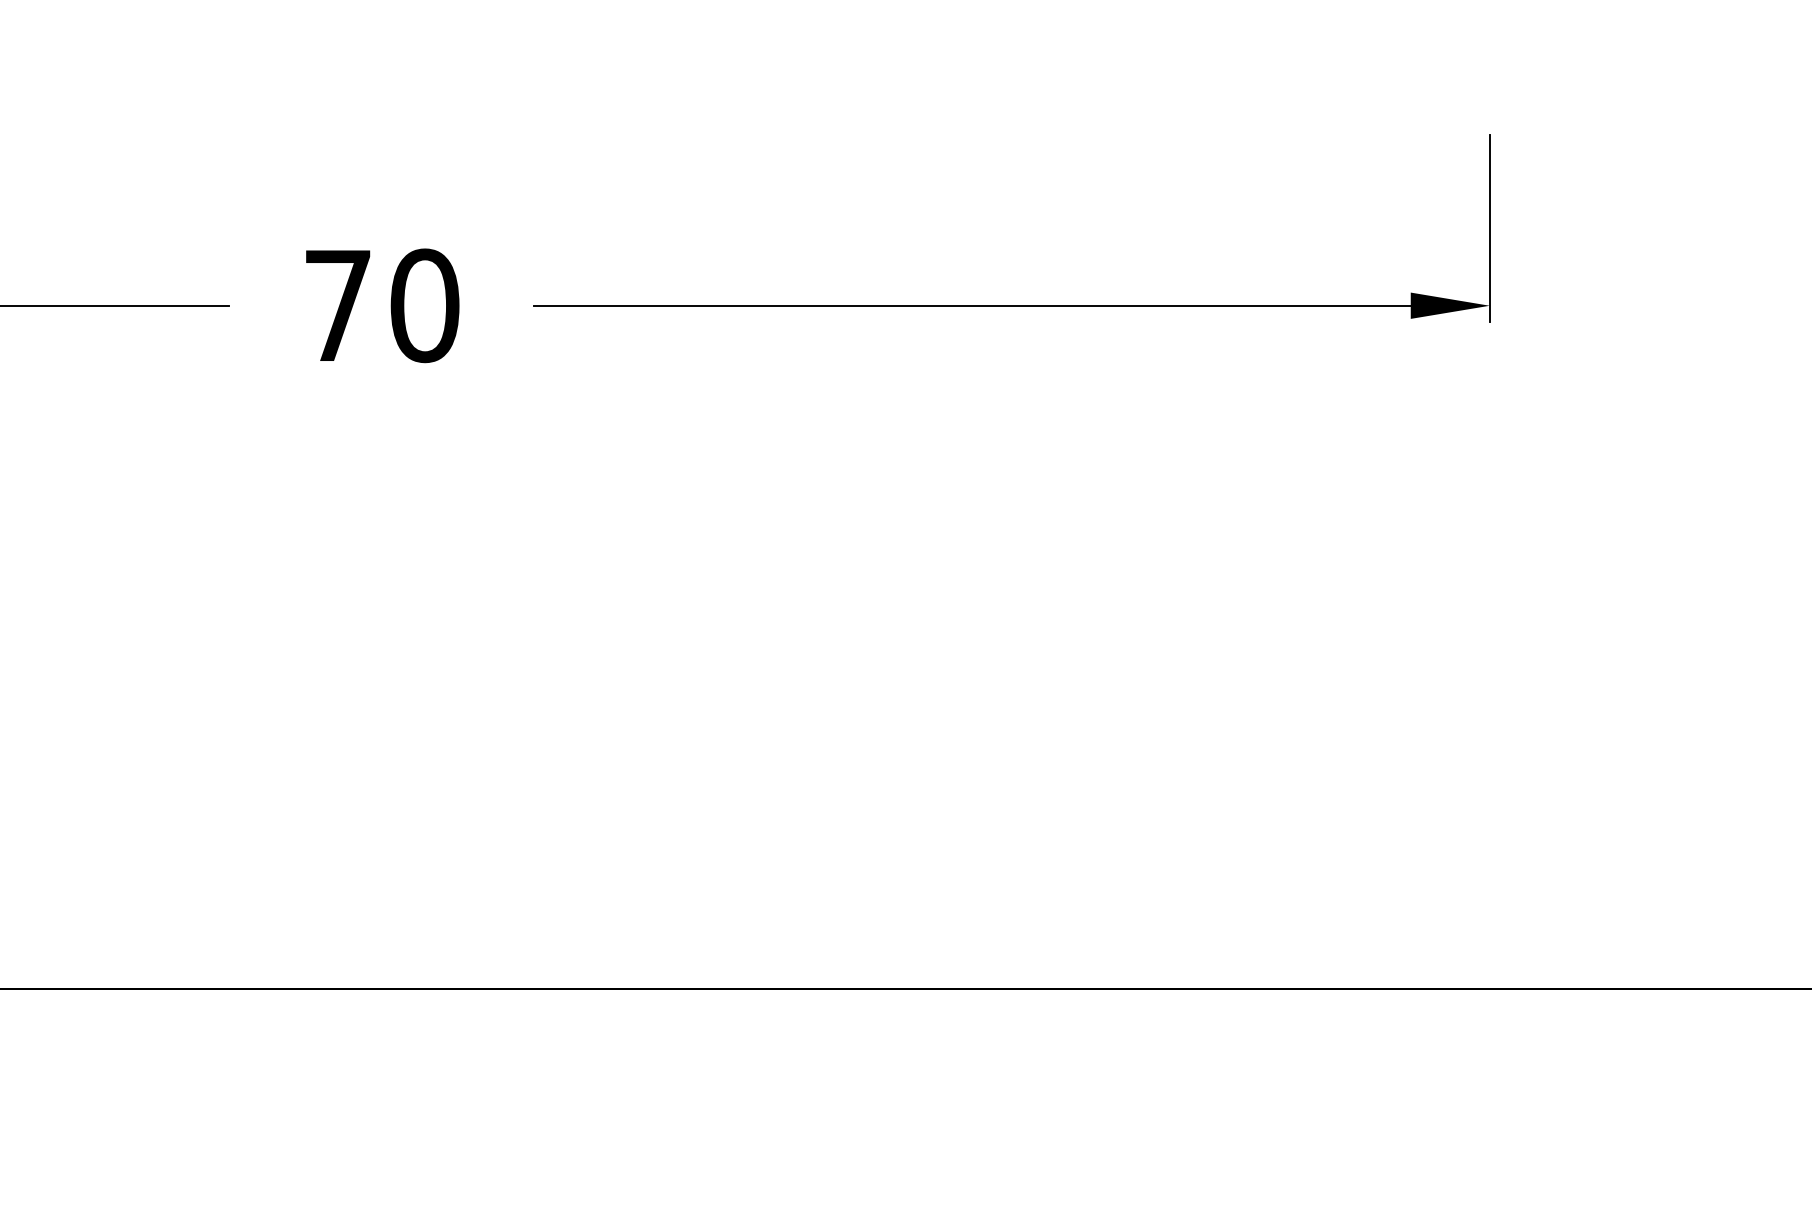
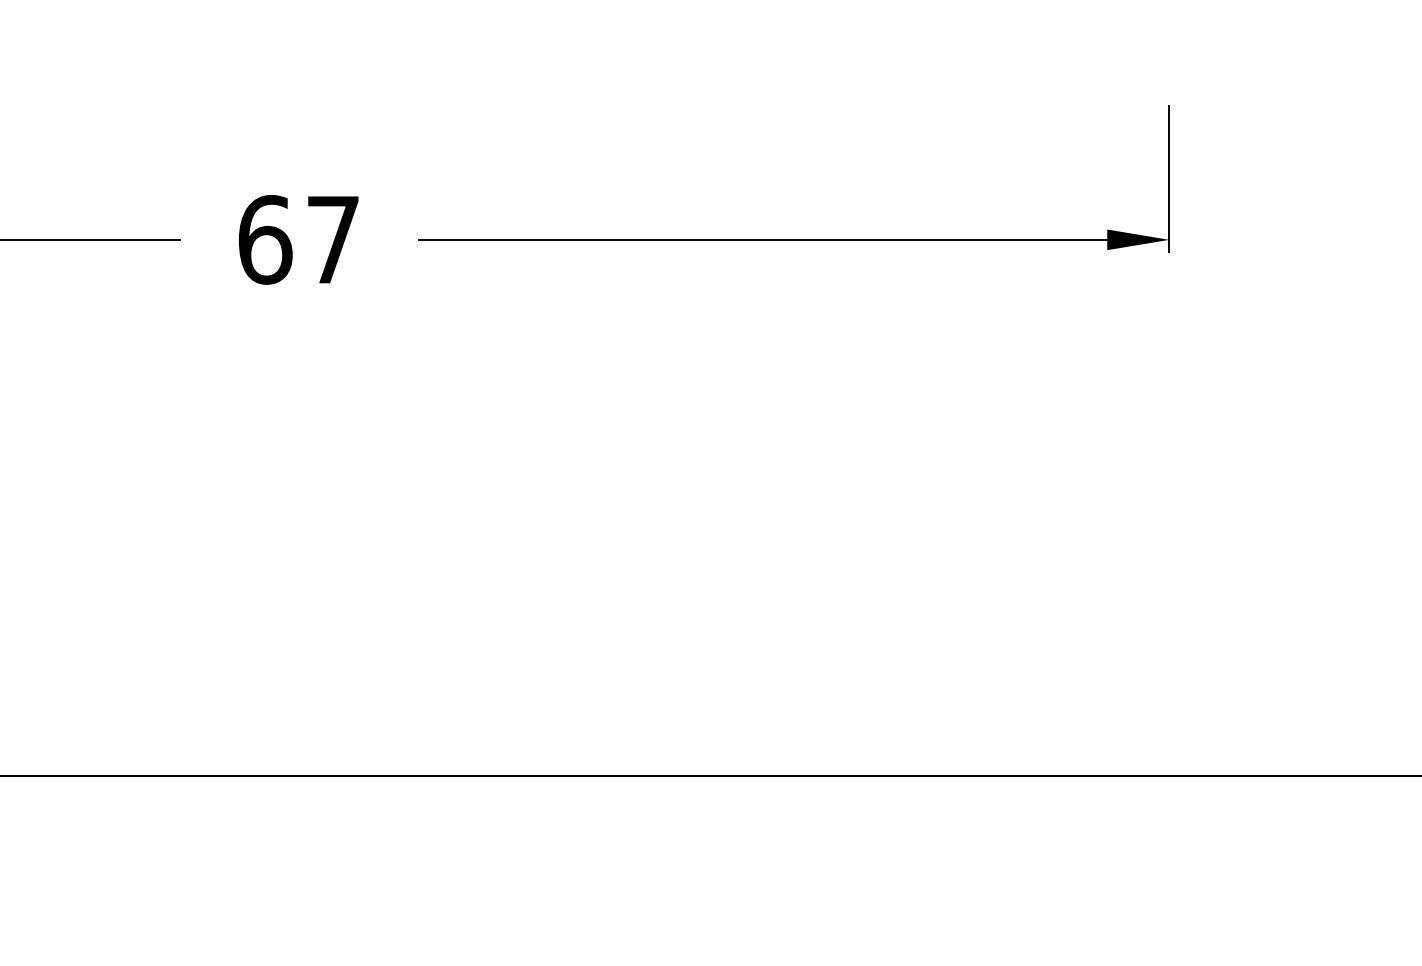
text: (381, 305) -> (299, 239), 70 -> 67

